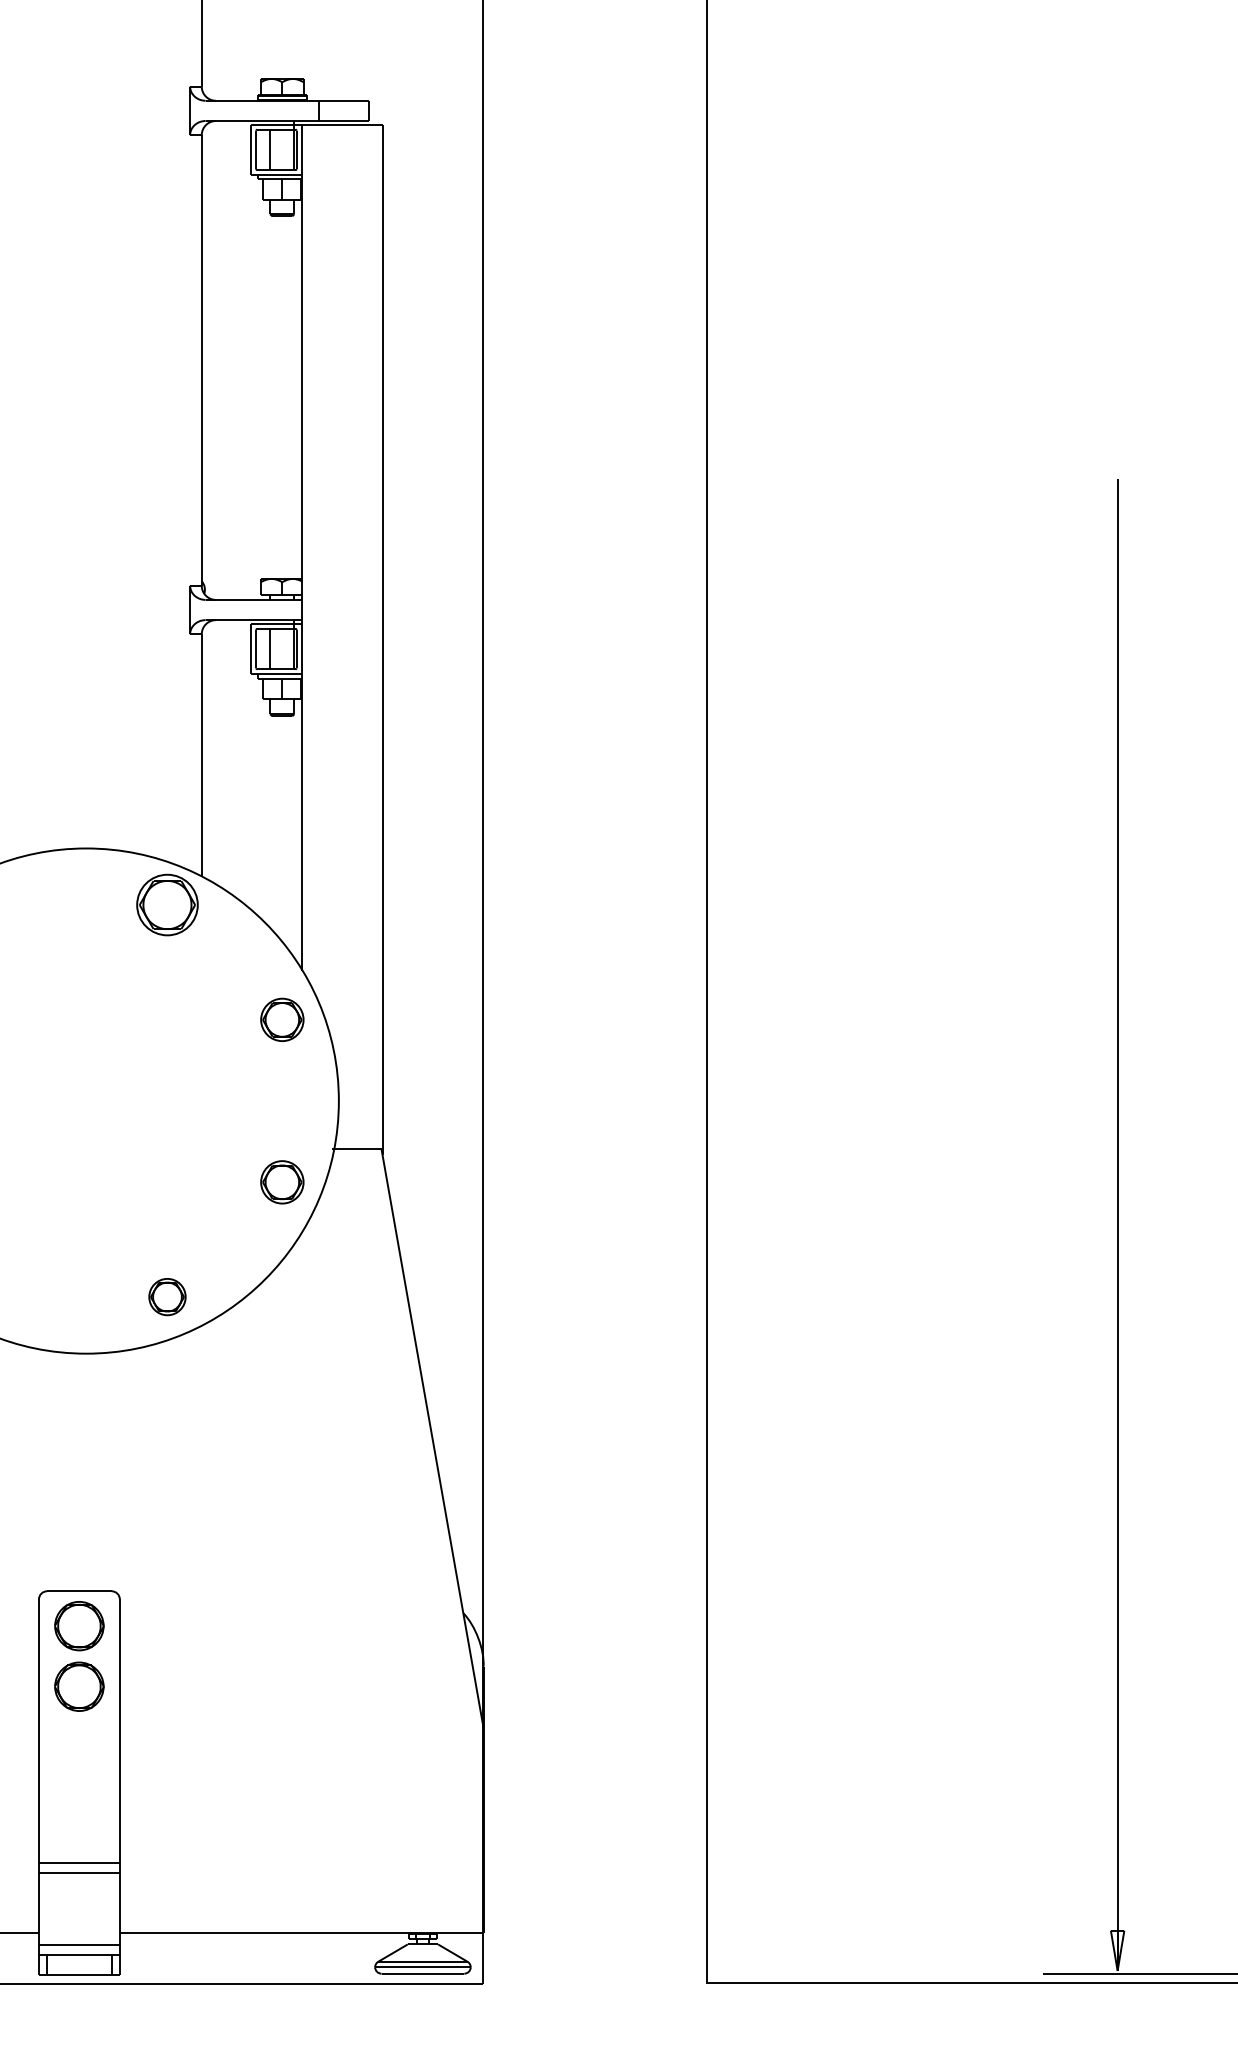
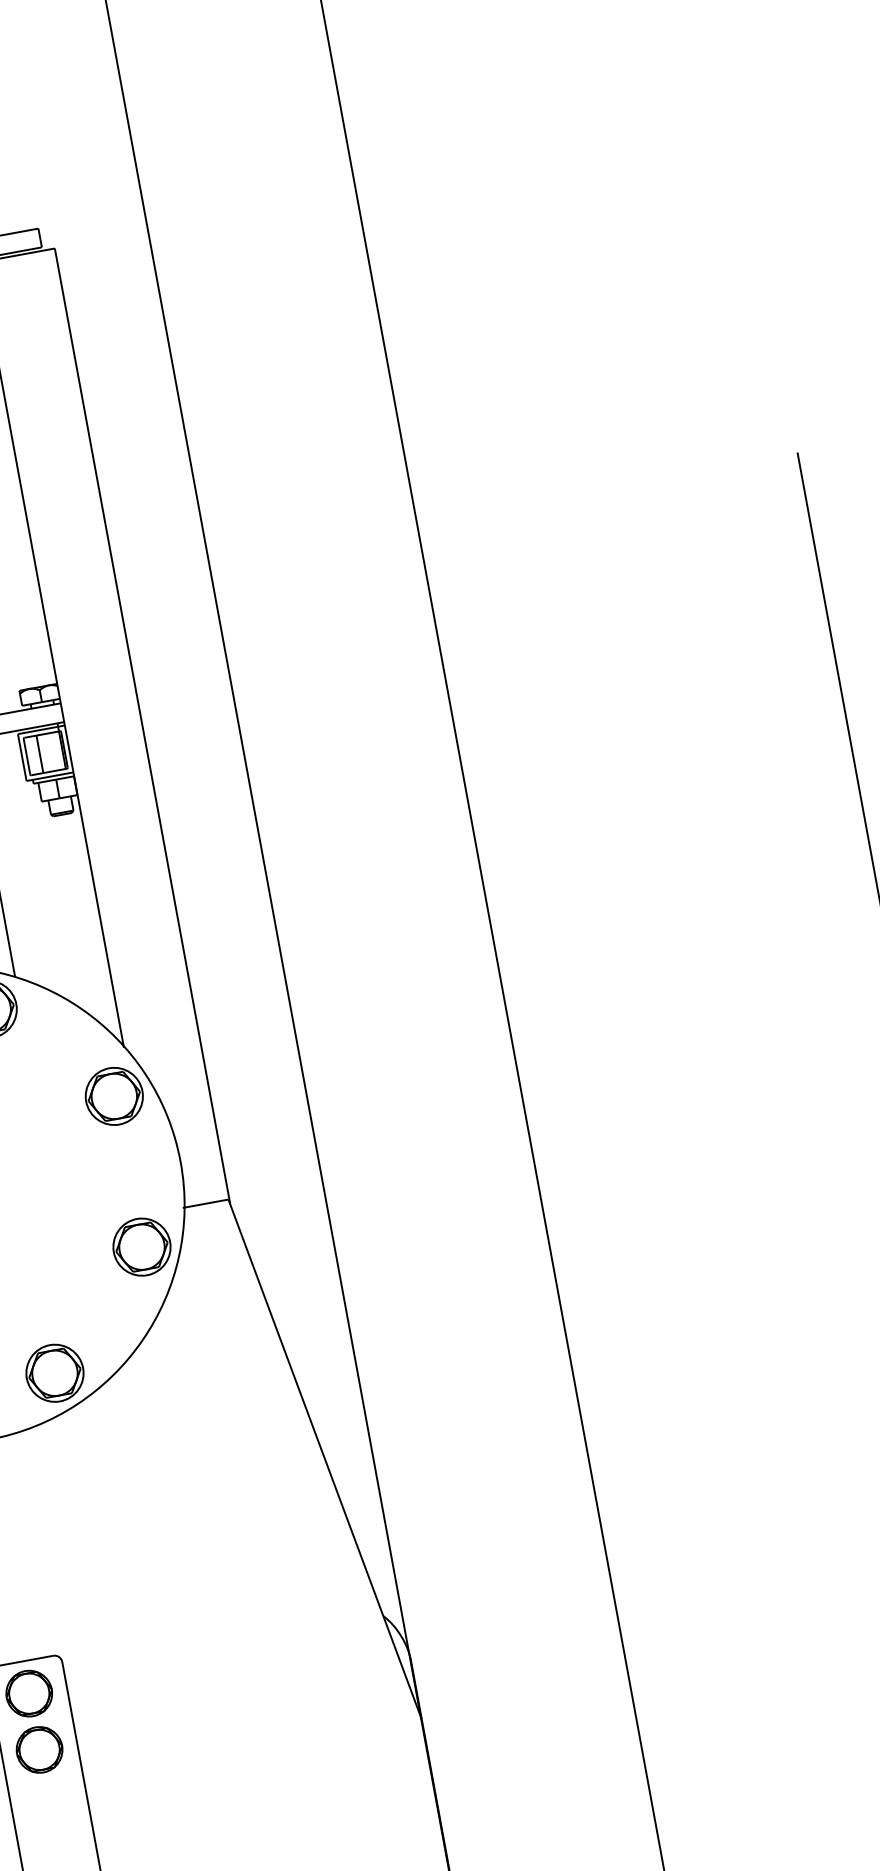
part: (282, 1019) -> (114, 1096), size x1.43
part: (282, 1182) -> (142, 1247), size x1.43
part: (167, 1296) -> (54, 1372), size x1.67

